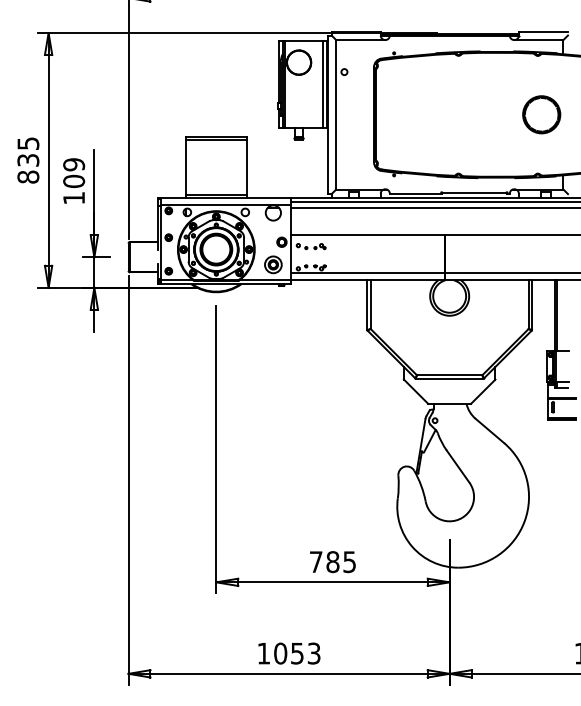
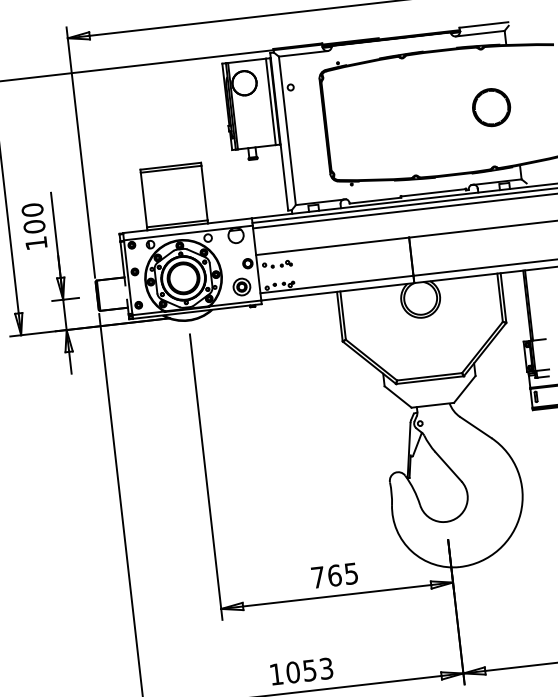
text: (74, 164) -> (32, 209), 109 -> 100
text: (332, 561) -> (334, 575), 785 -> 765

